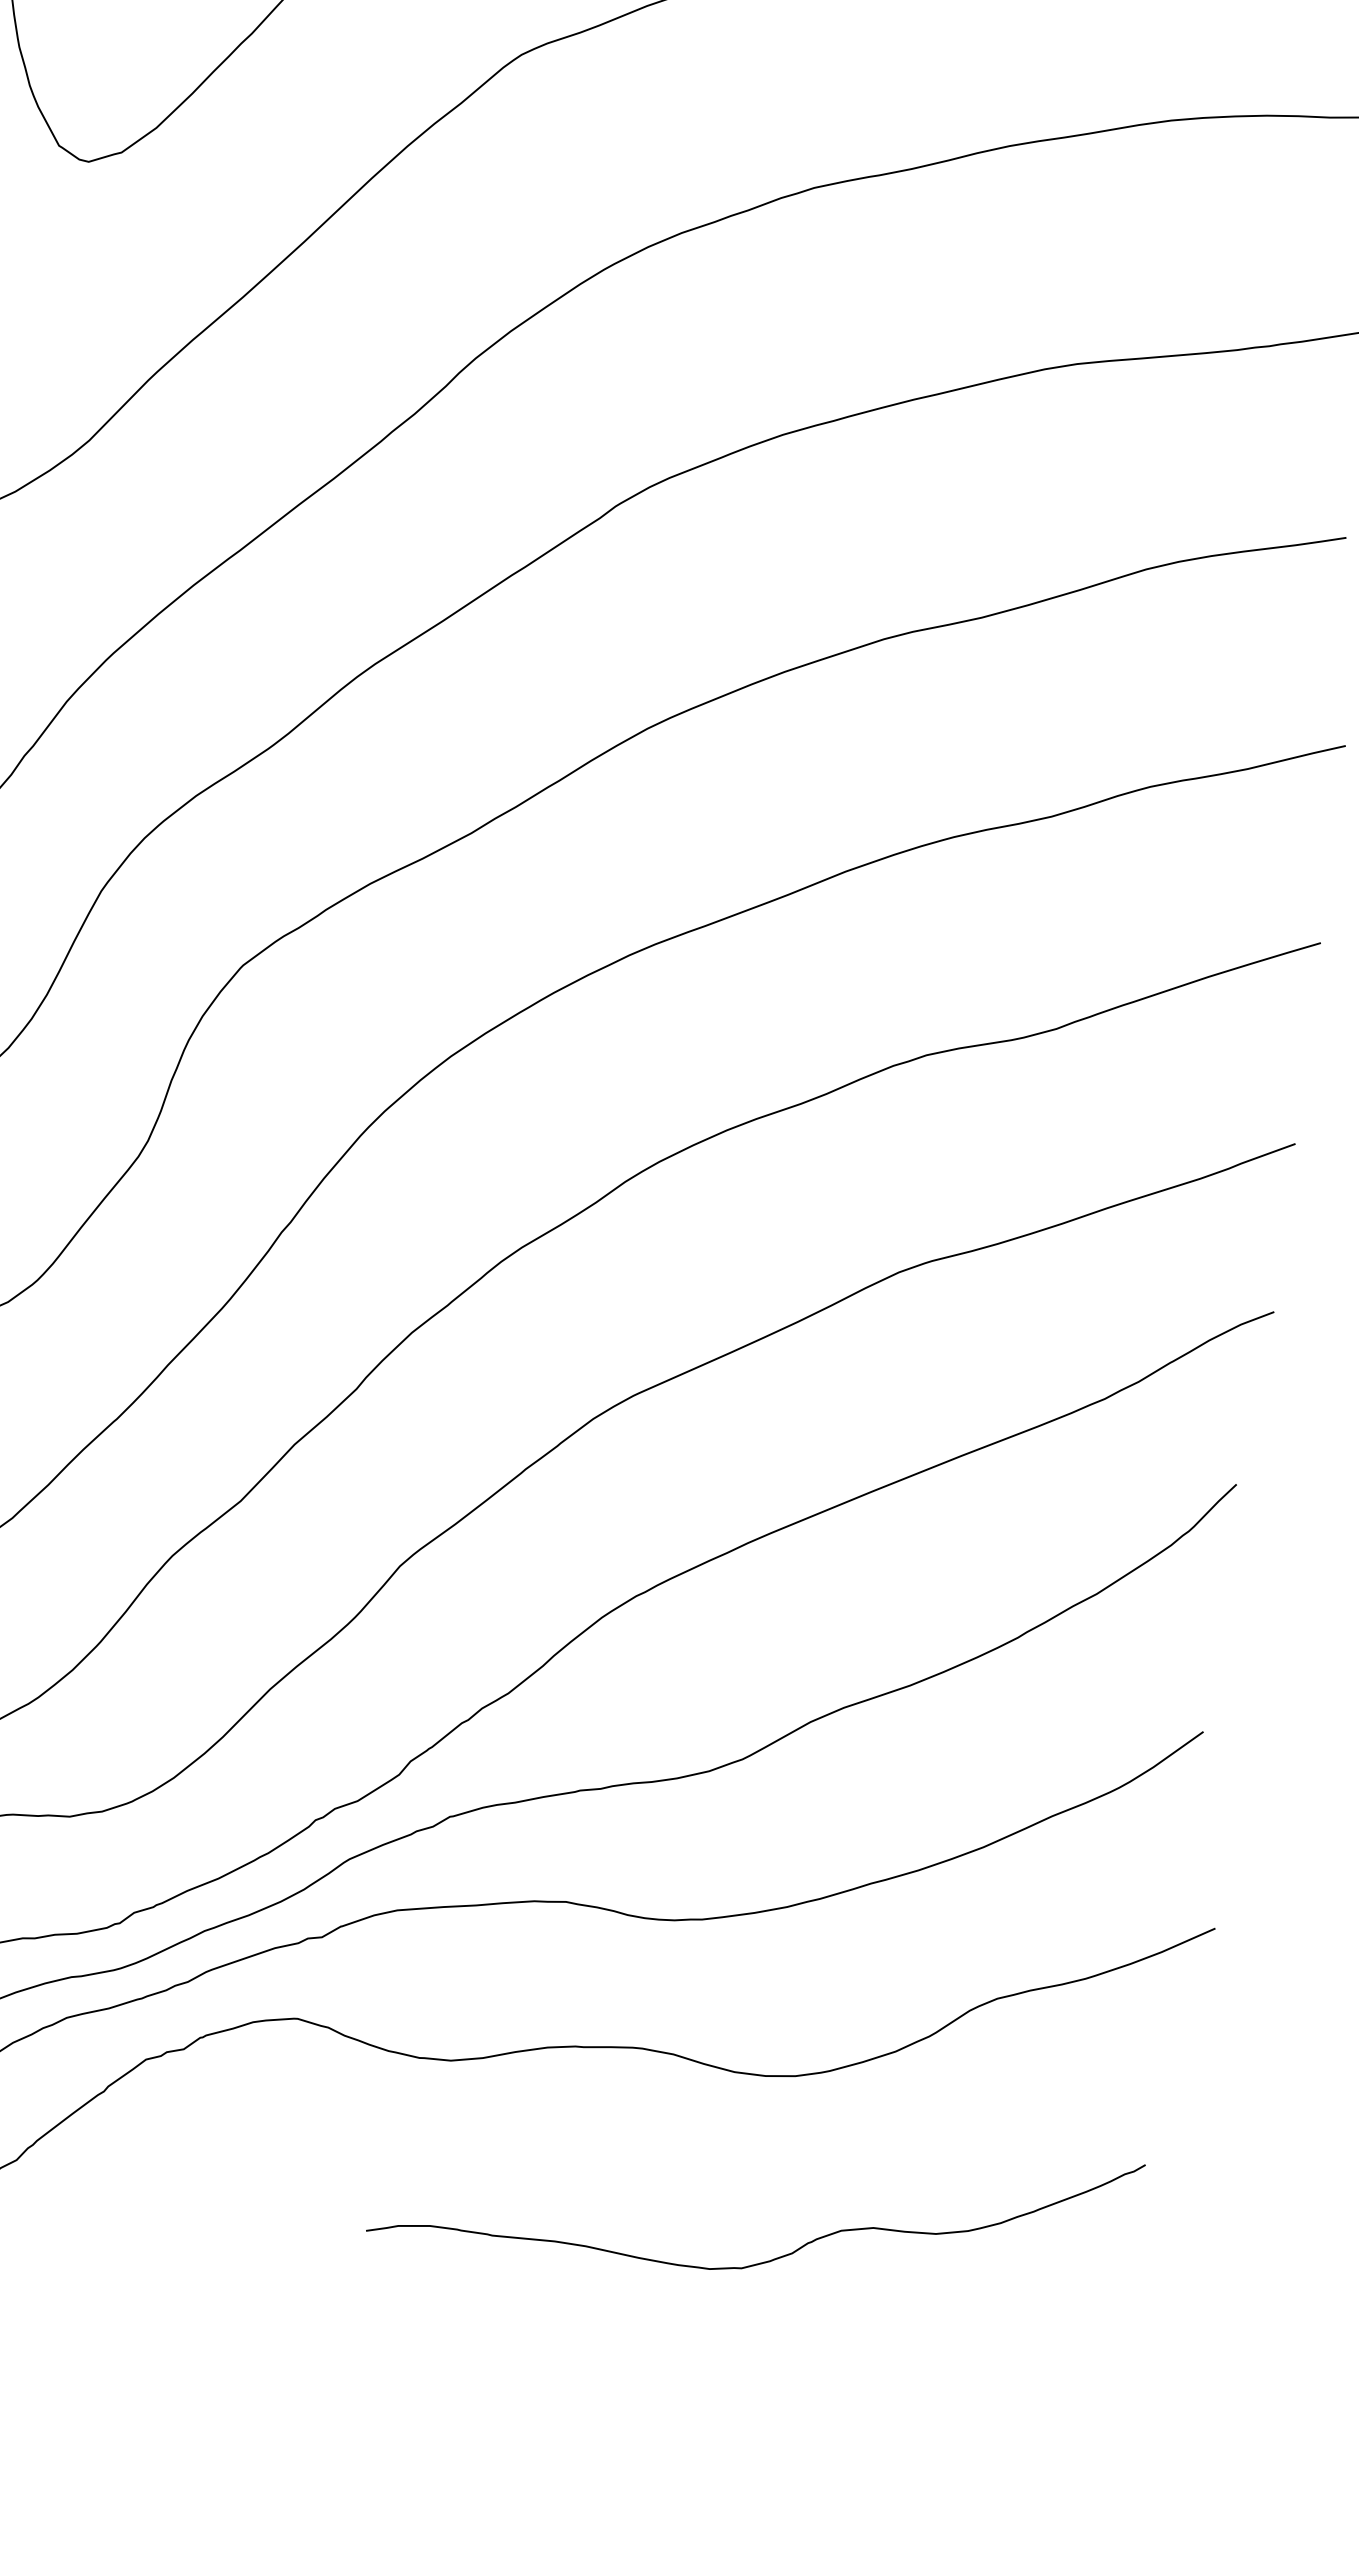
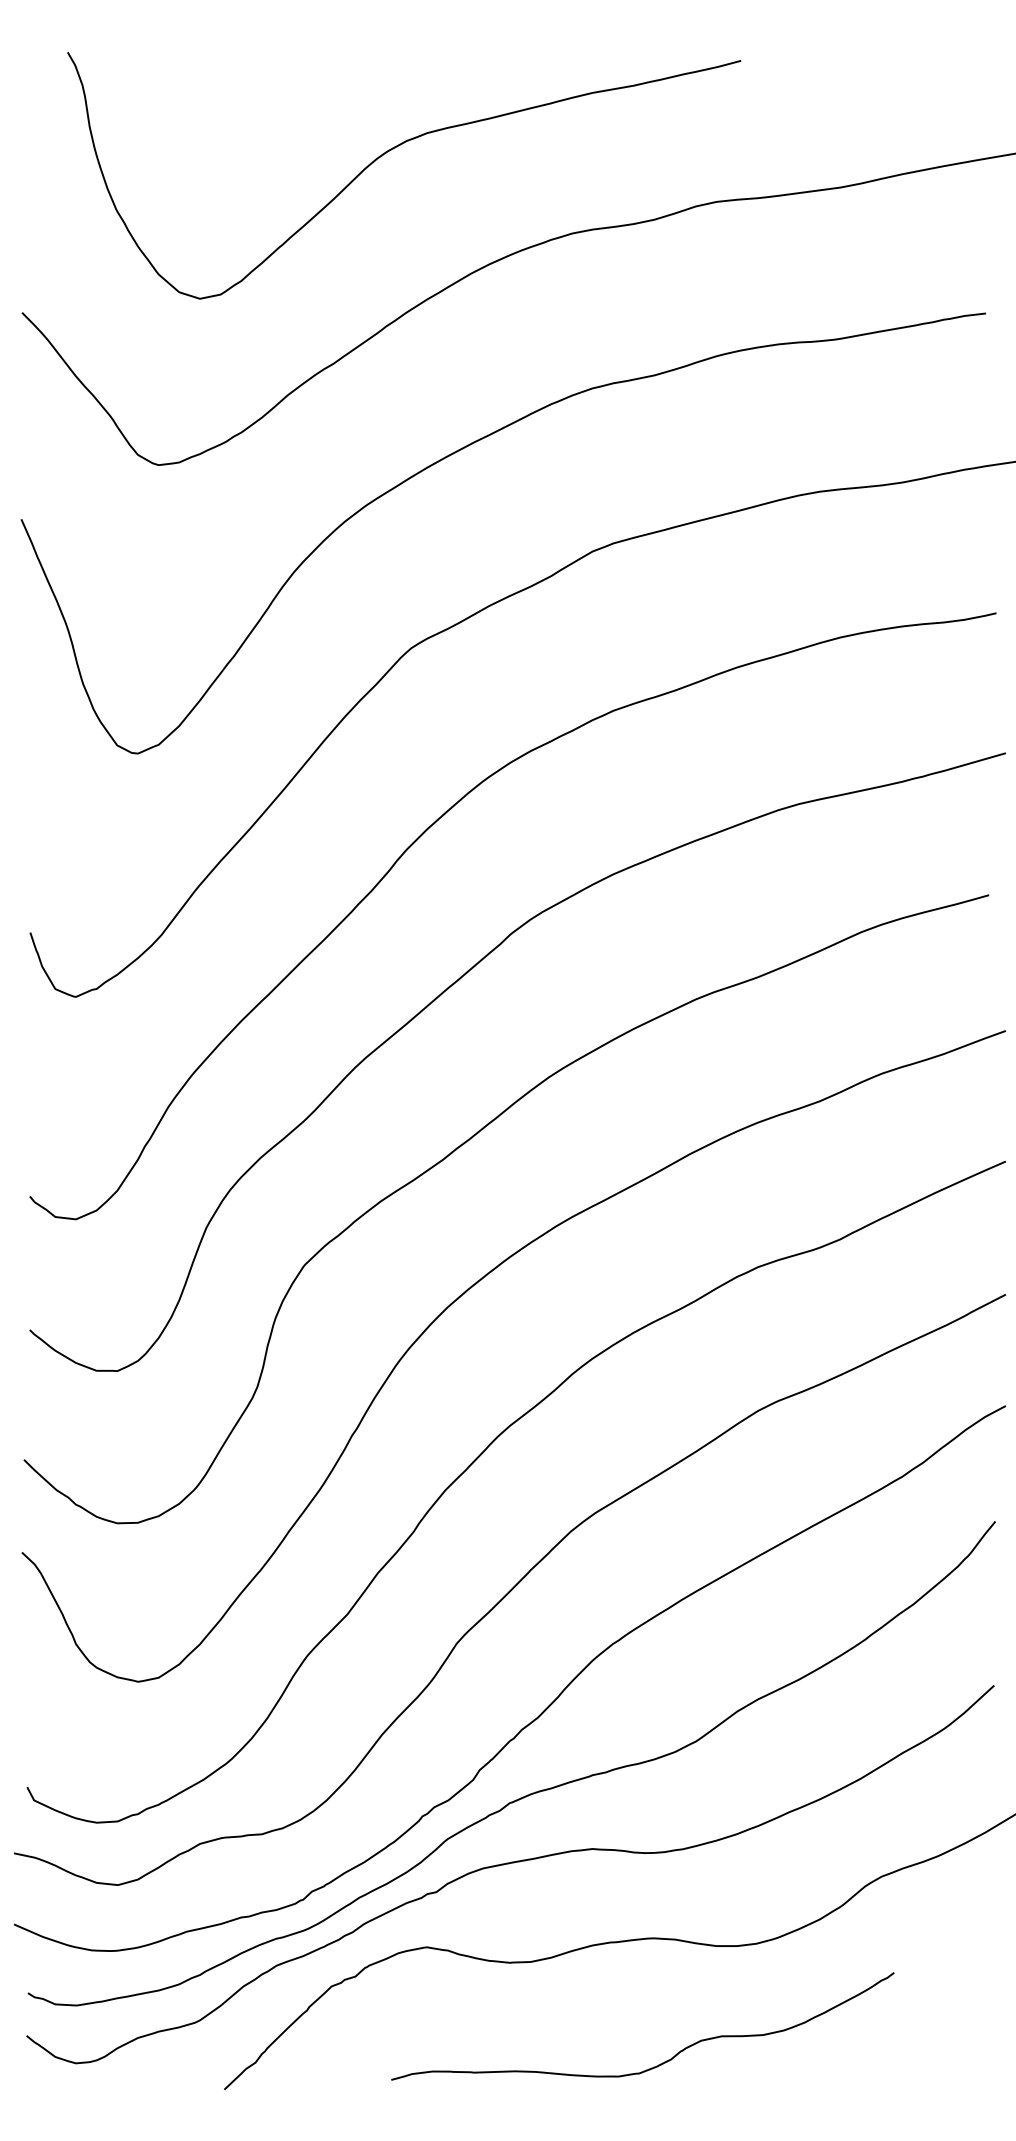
curve: (775, 2257) -> (660, 2063), moved

